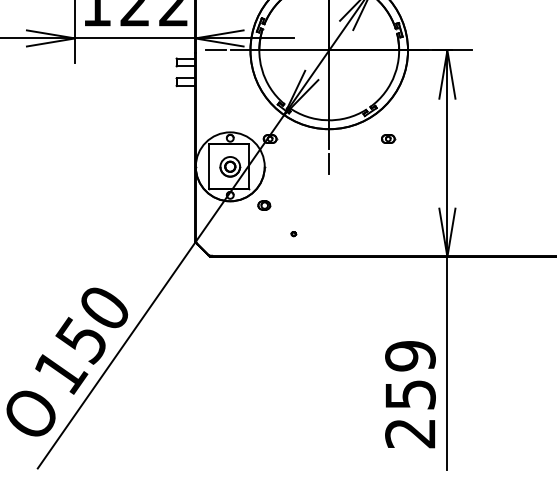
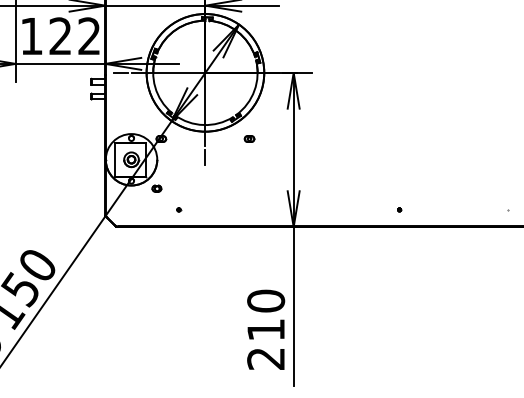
text: (411, 373) -> (266, 314), 259 -> 210

